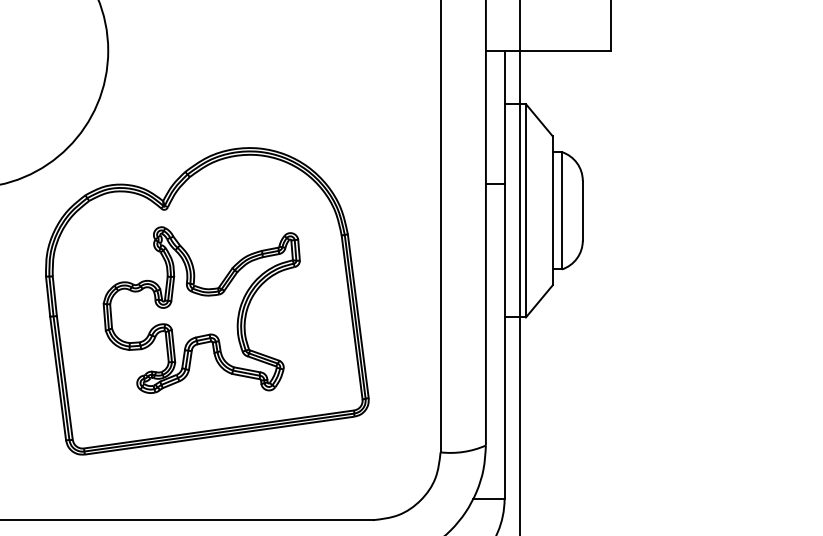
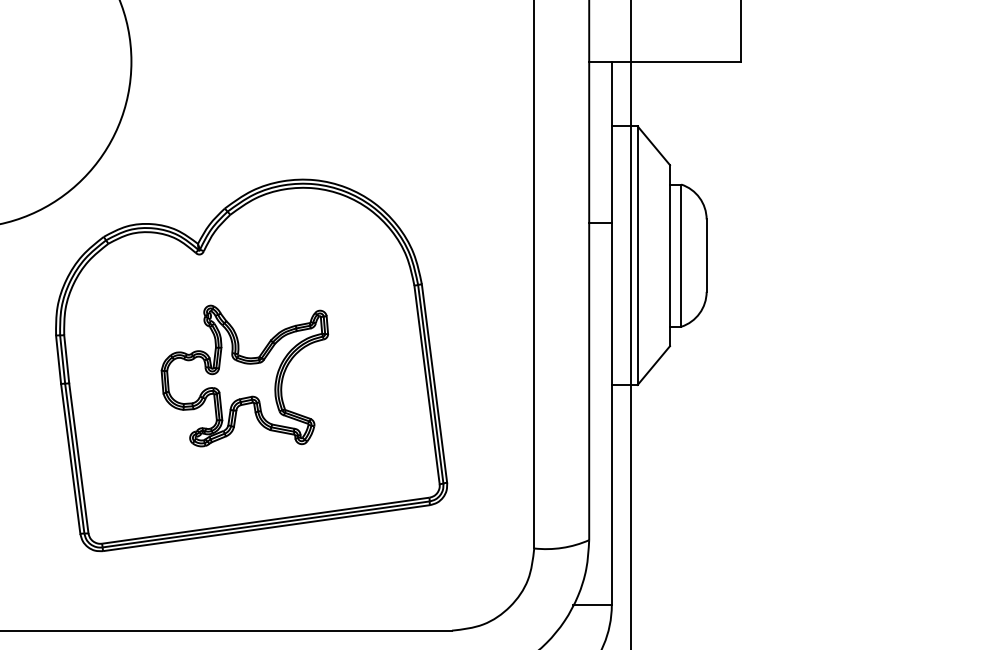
part: (201, 309) -> (244, 375), size x0.7

